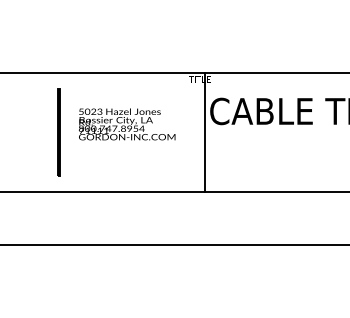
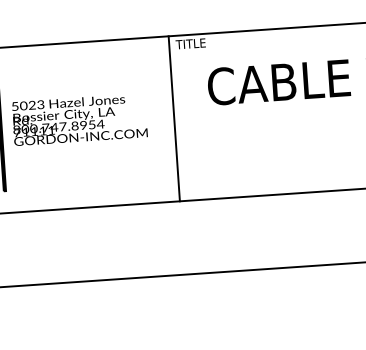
text: (127, 124) -> (80, 119), moved
line: (205, 132) -> (174, 118), moved

